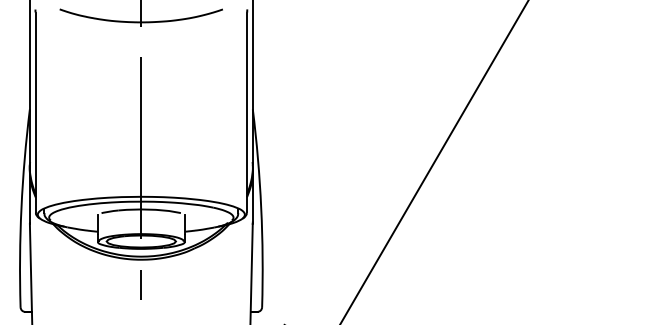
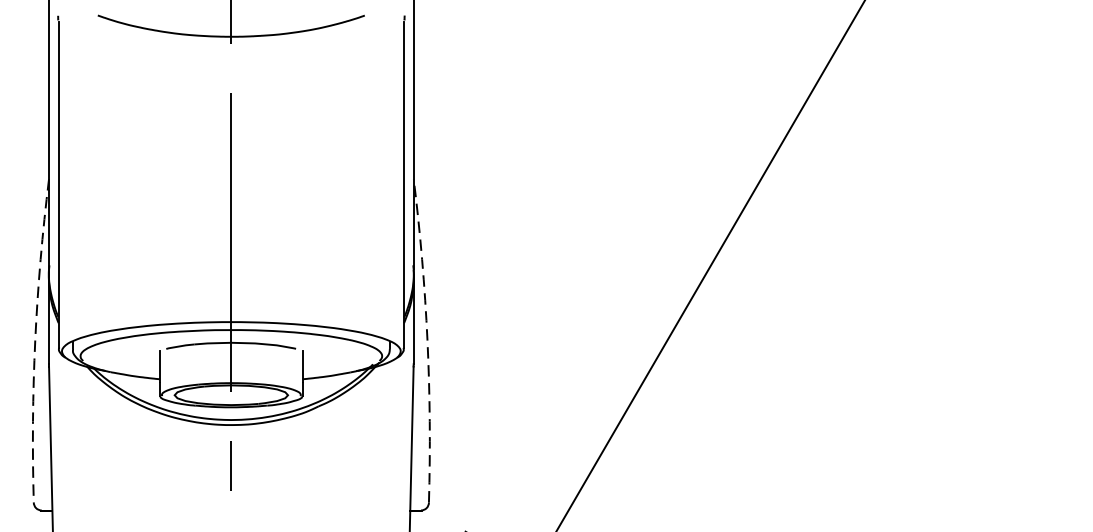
arc: (21, 208) -> (35, 341), solid -> dashed
arc: (261, 208) -> (427, 341), solid -> dashed

